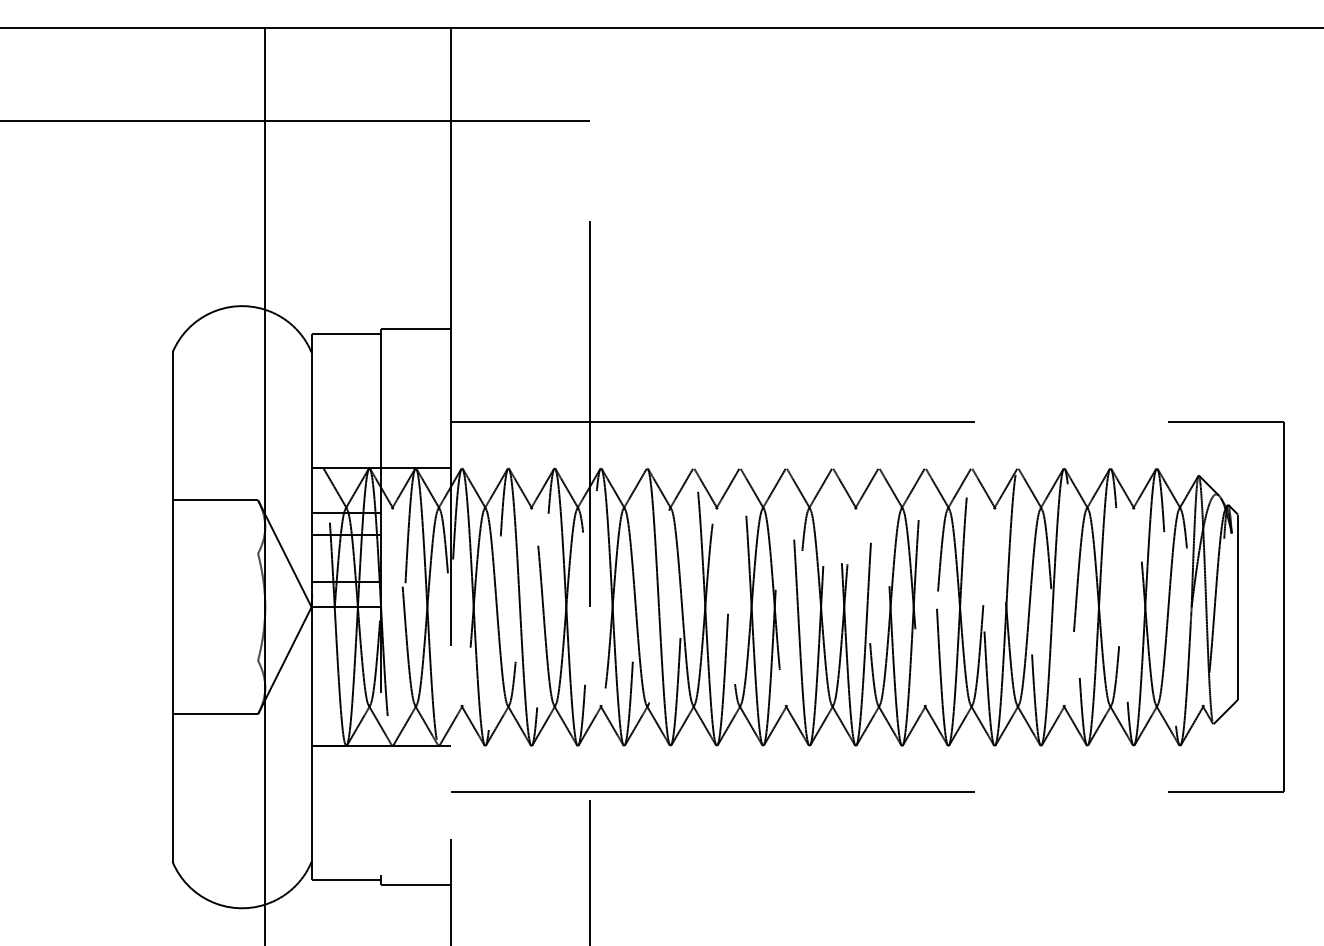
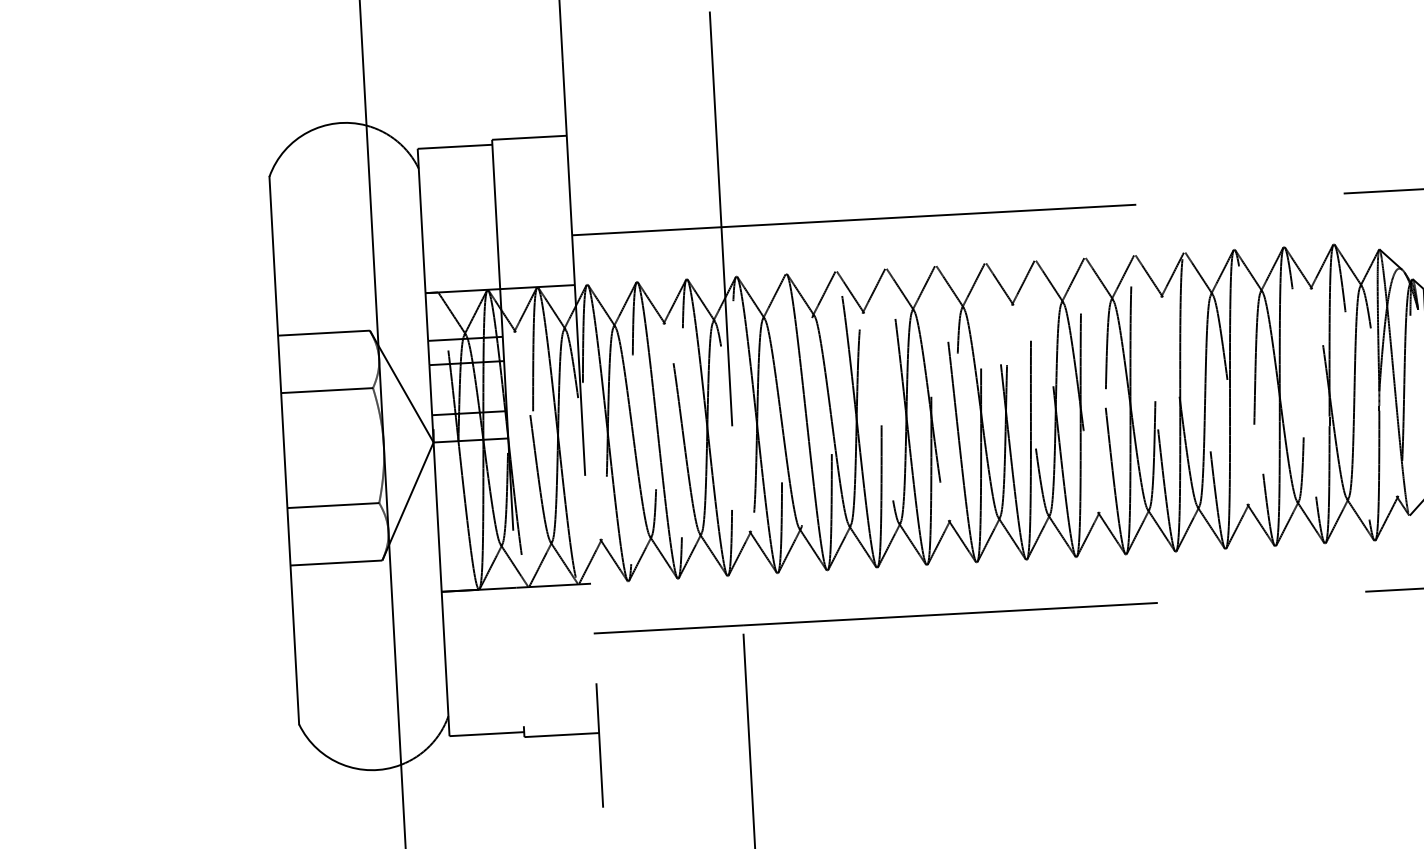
line: (215, 553) -> (327, 390), added
line: (215, 660) -> (333, 505), added

